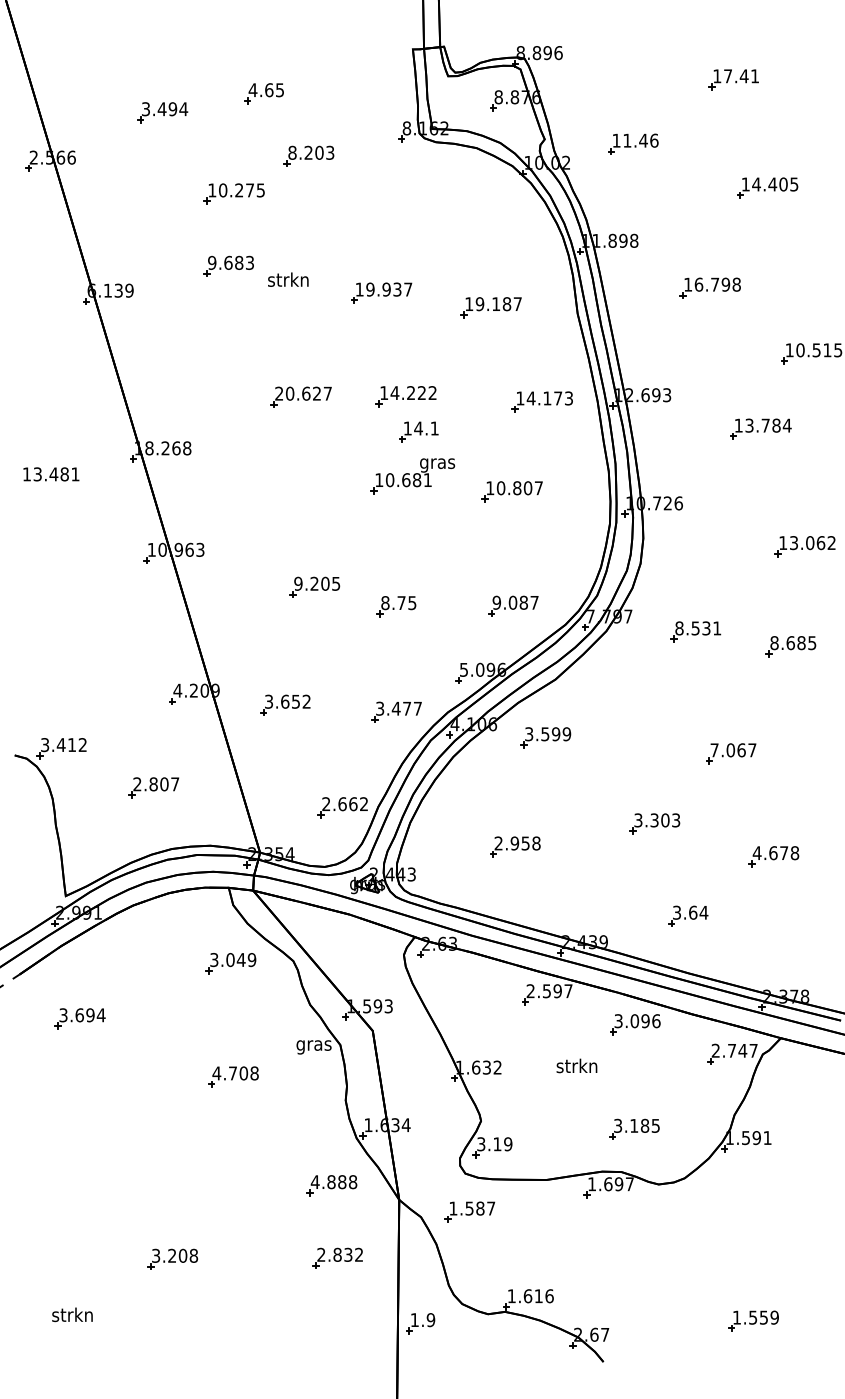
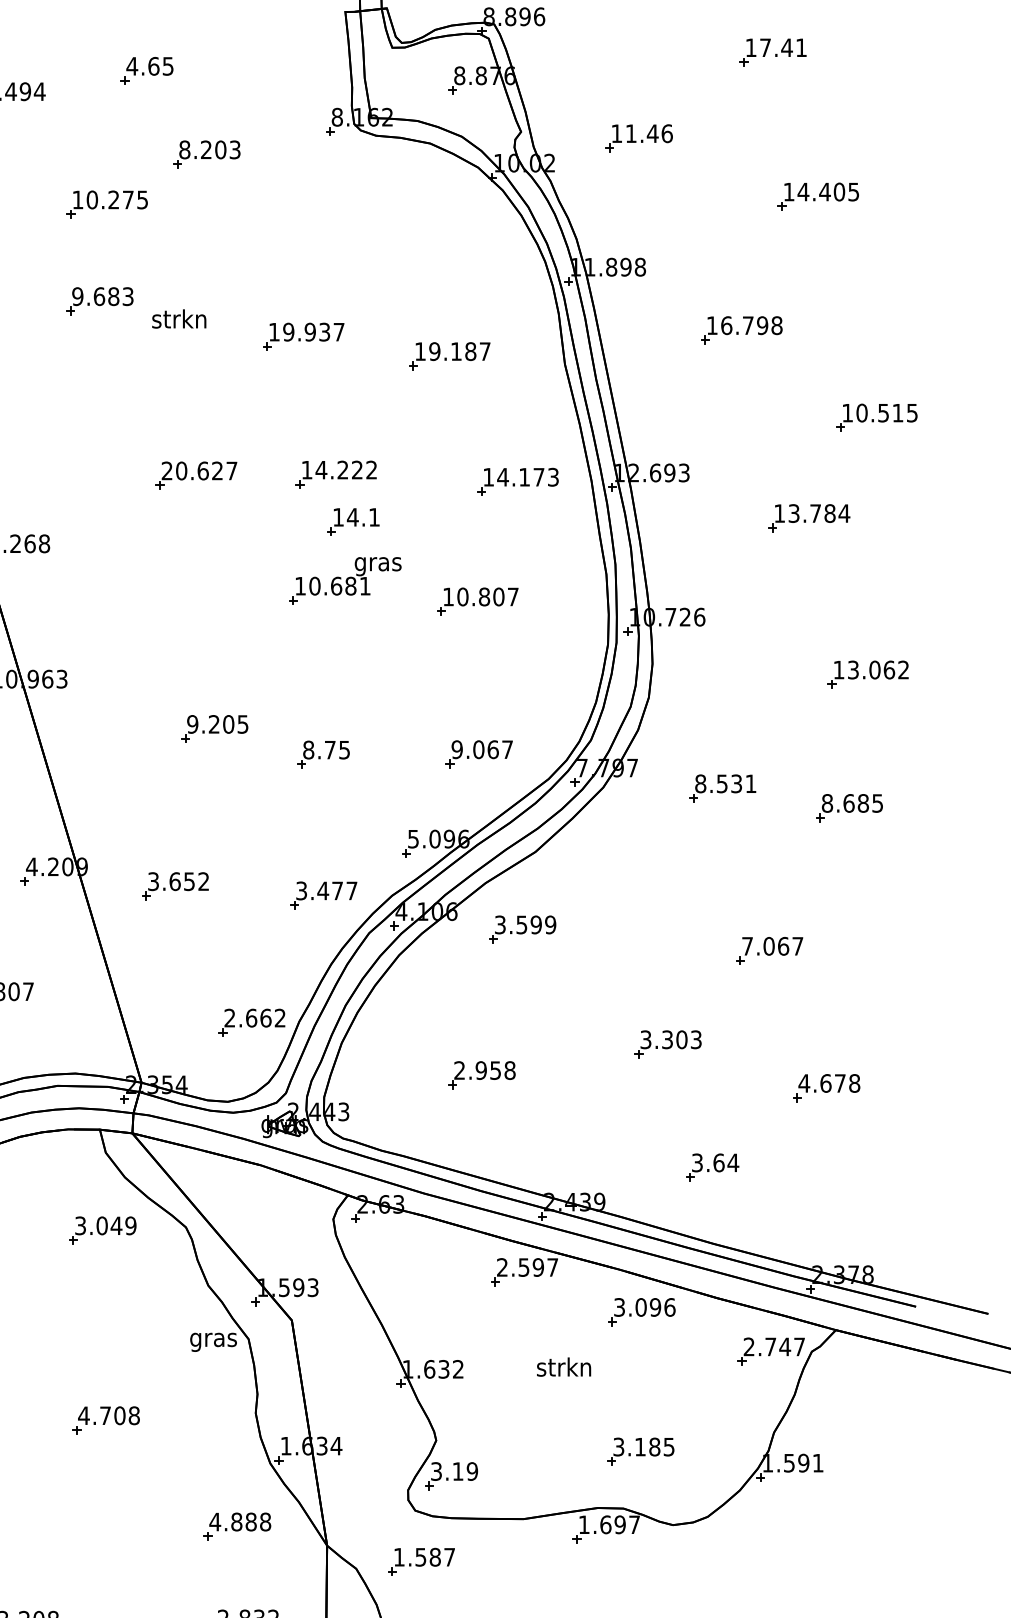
text: (523, 602) -> (492, 749), 9.087 -> 9.067
part: (233, 1076) -> (106, 1419), moved

